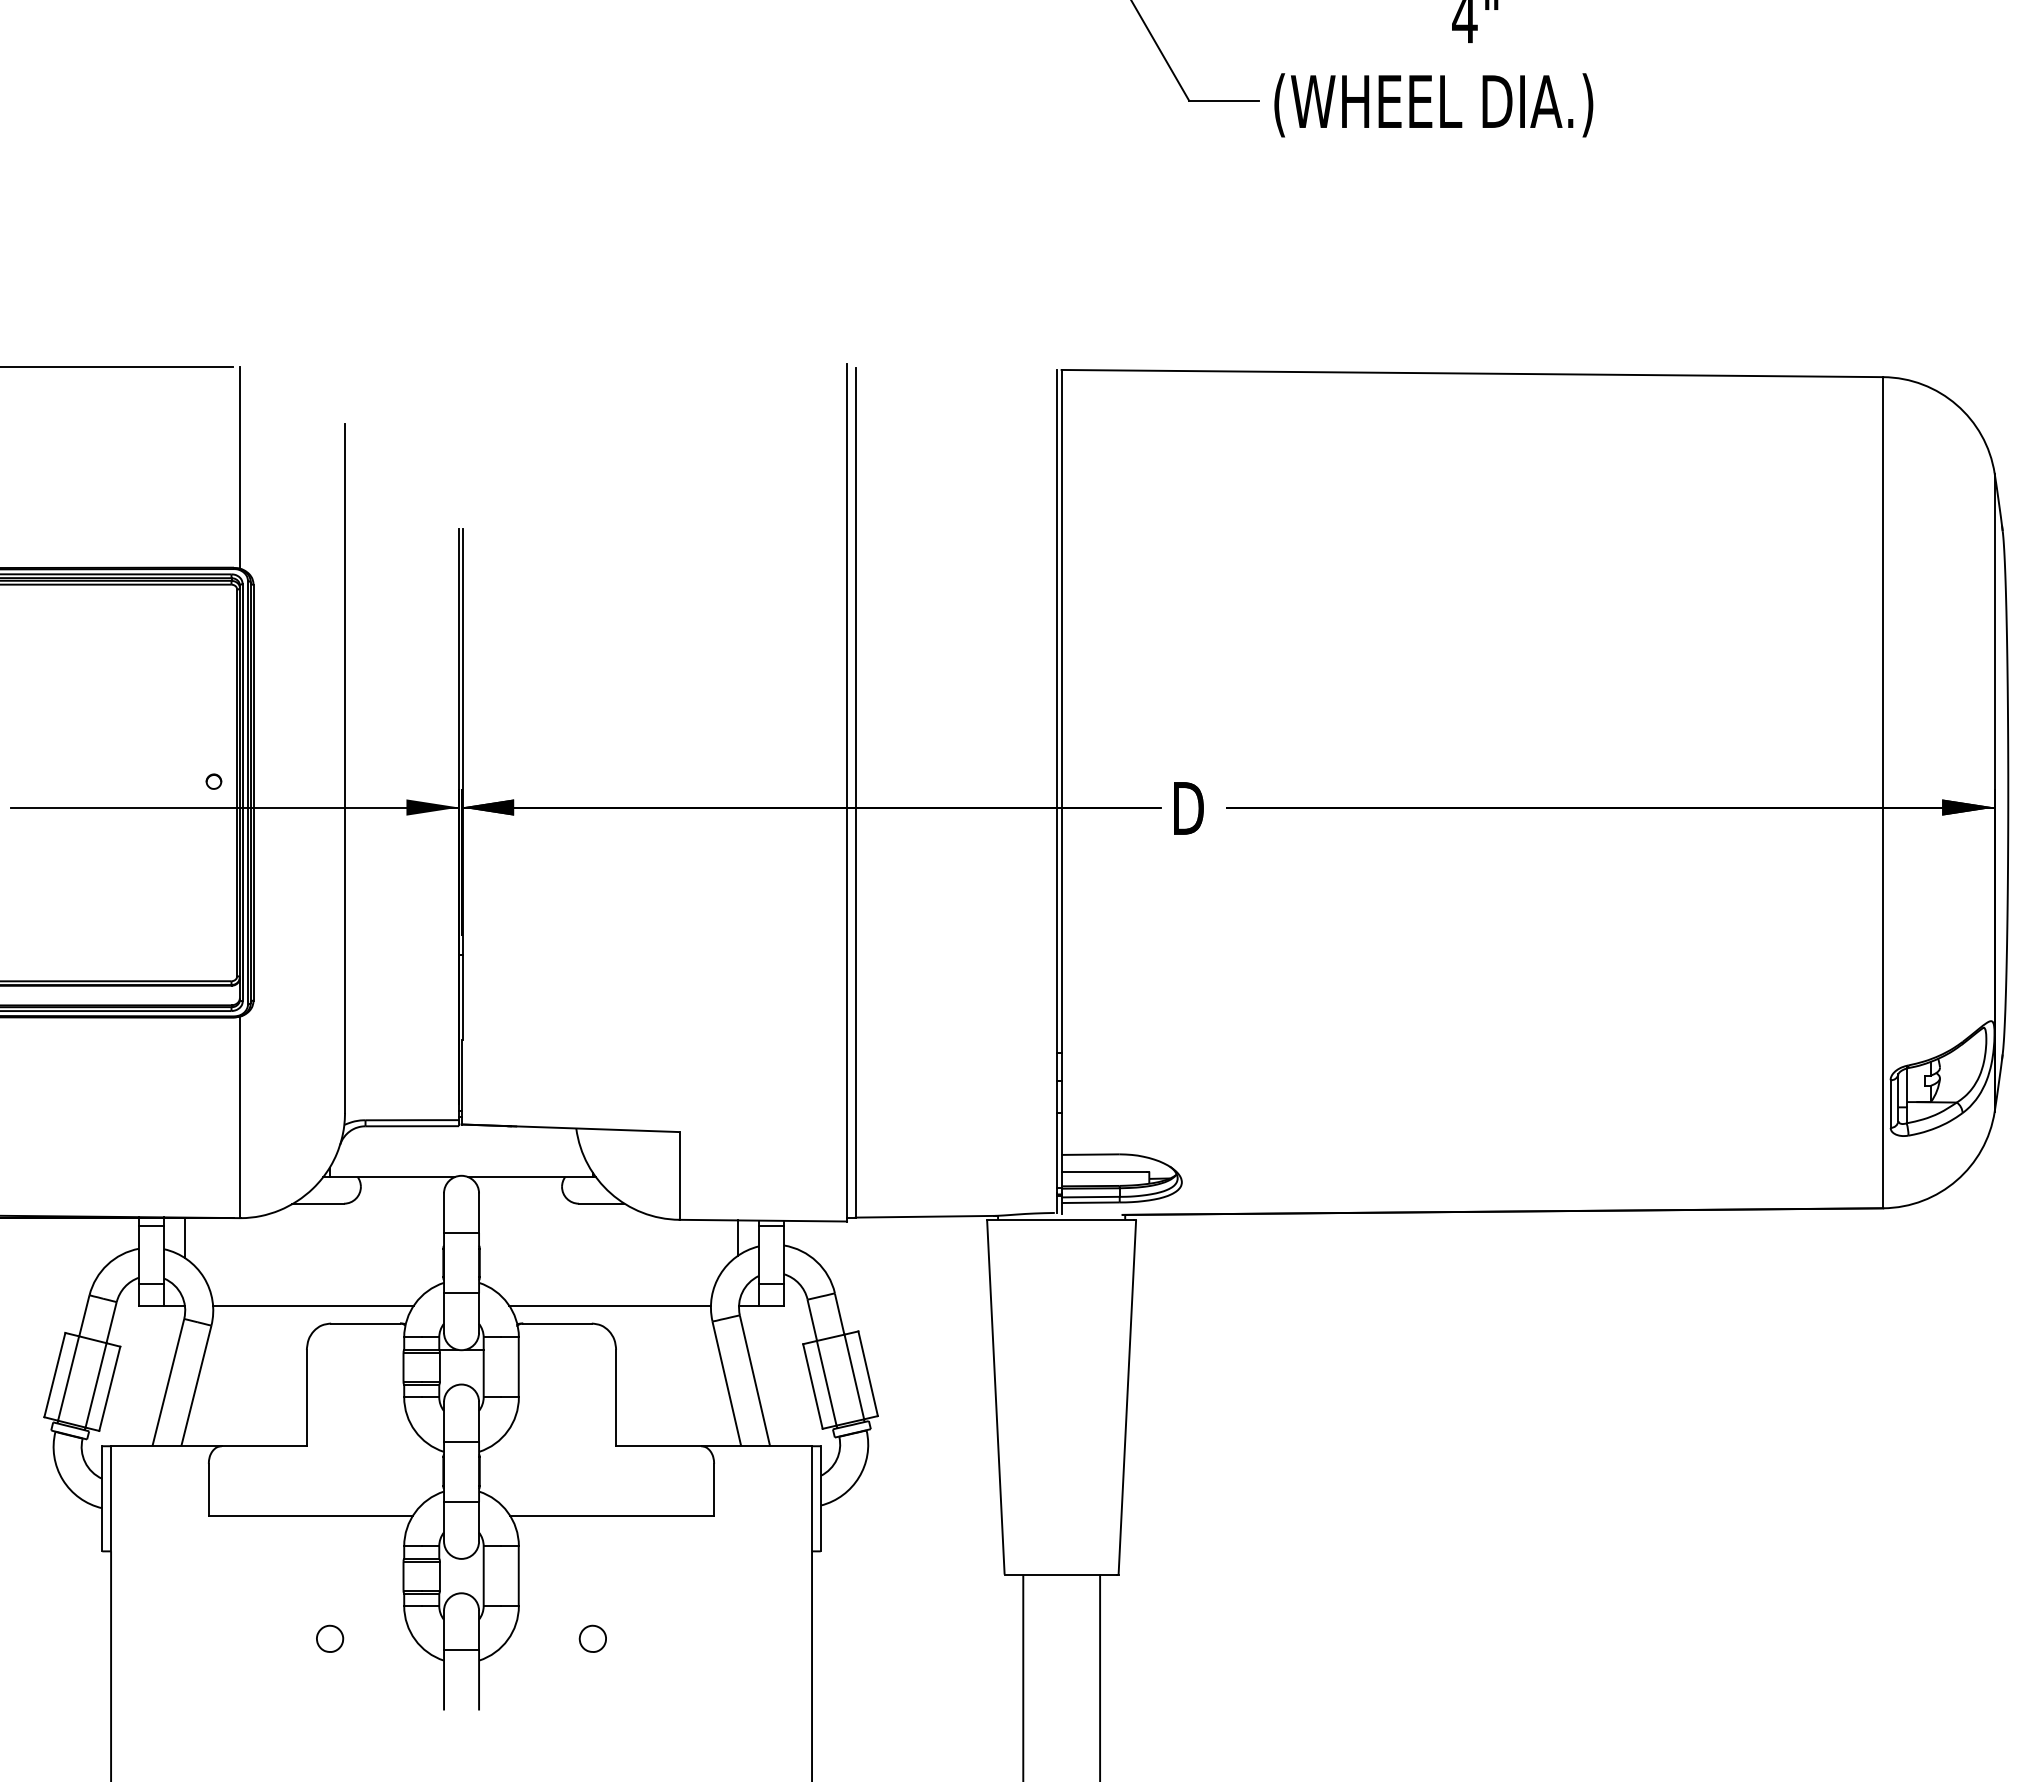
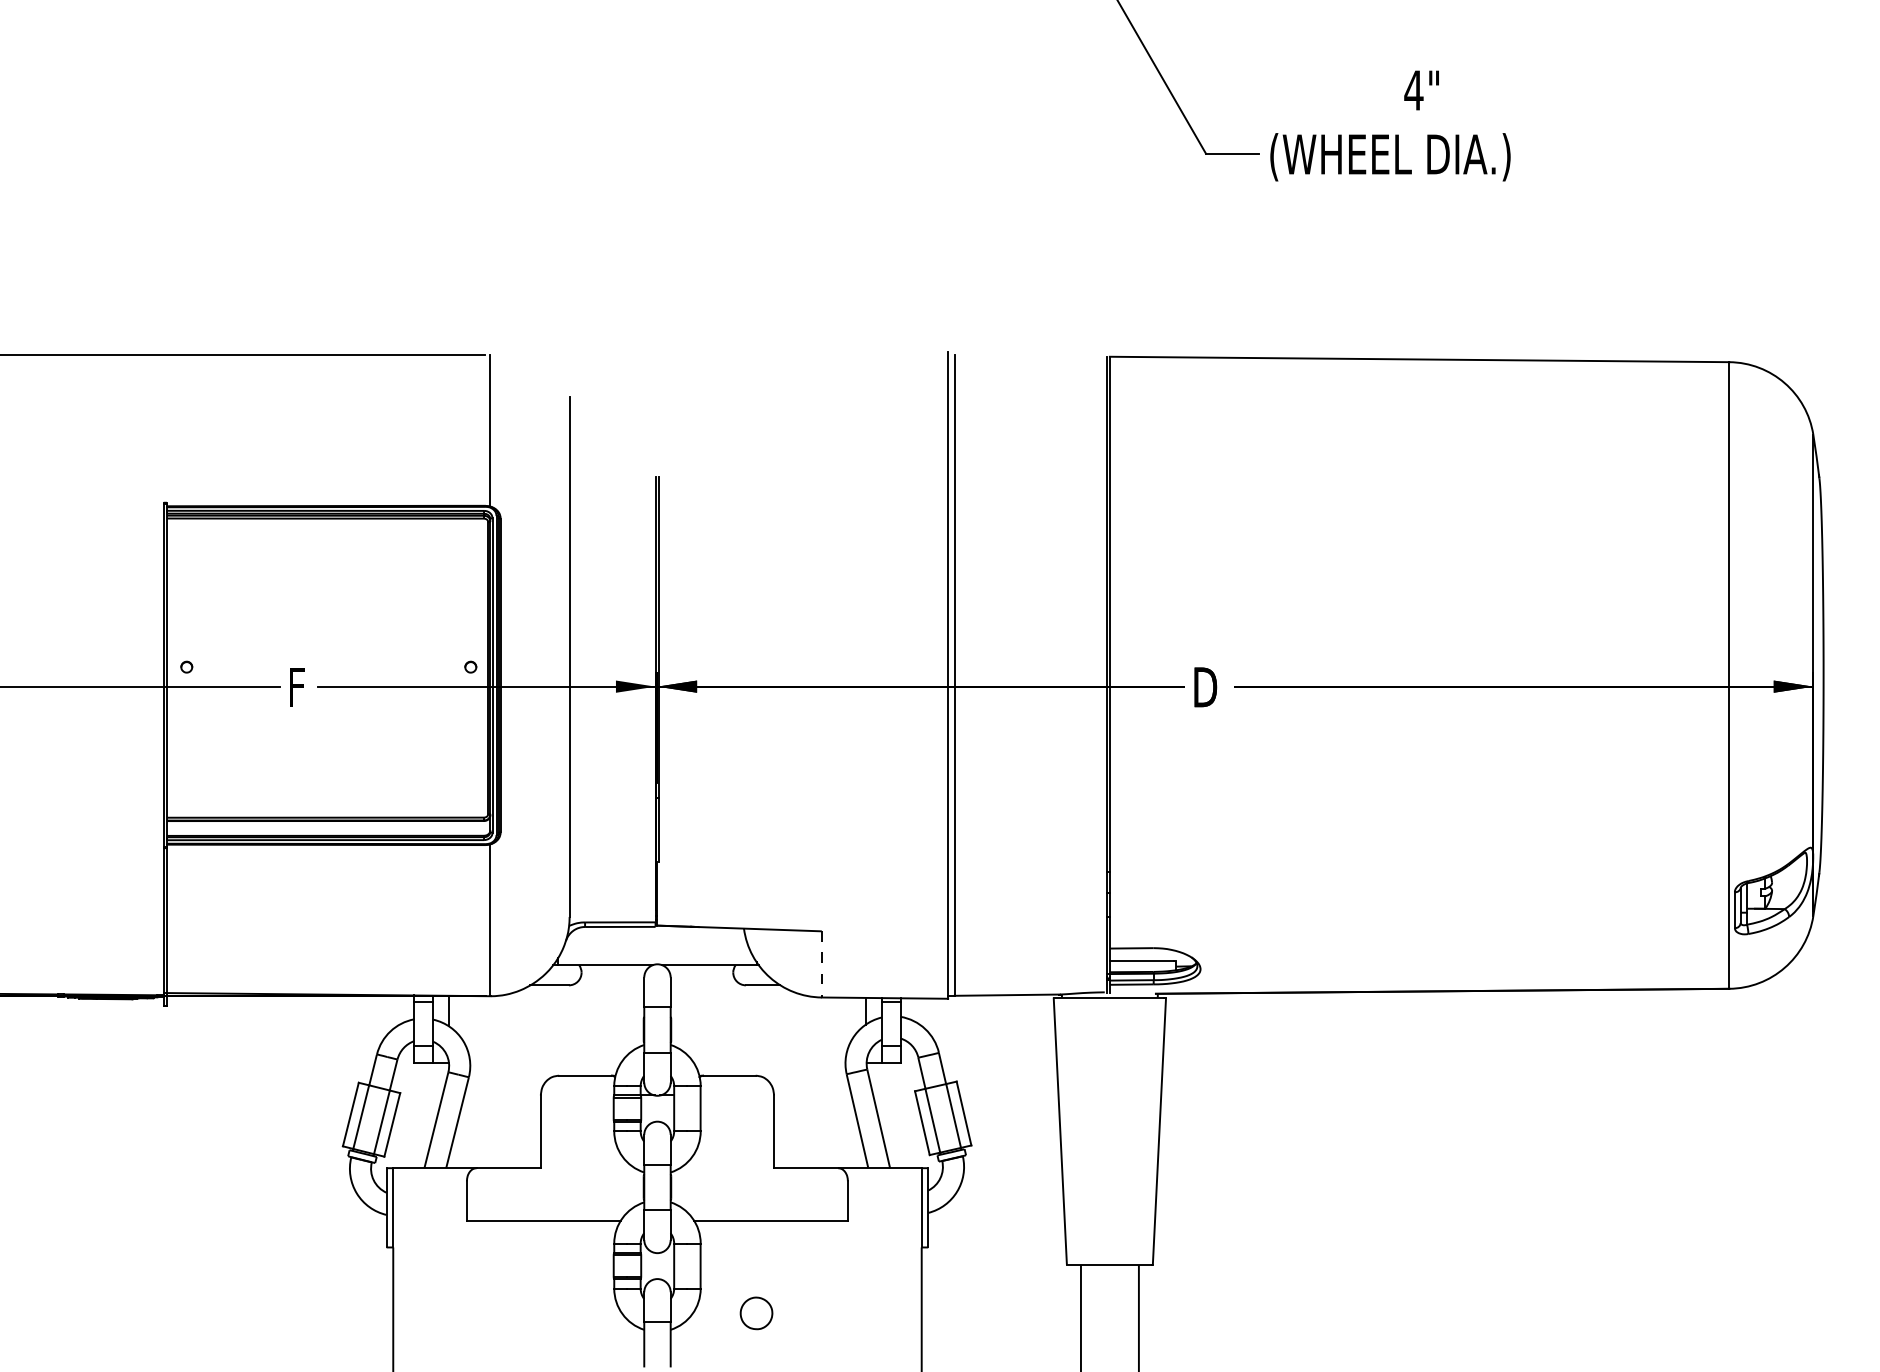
line: (679, 1176) -> (821, 964), solid -> dashed
line: (313, 1306) -> (545, 1062), removed
line: (610, 1306) -> (769, 1062), removed
part: (330, 1638) -> (558, 1313), removed
part: (592, 1638) -> (756, 1313), size x1.6

